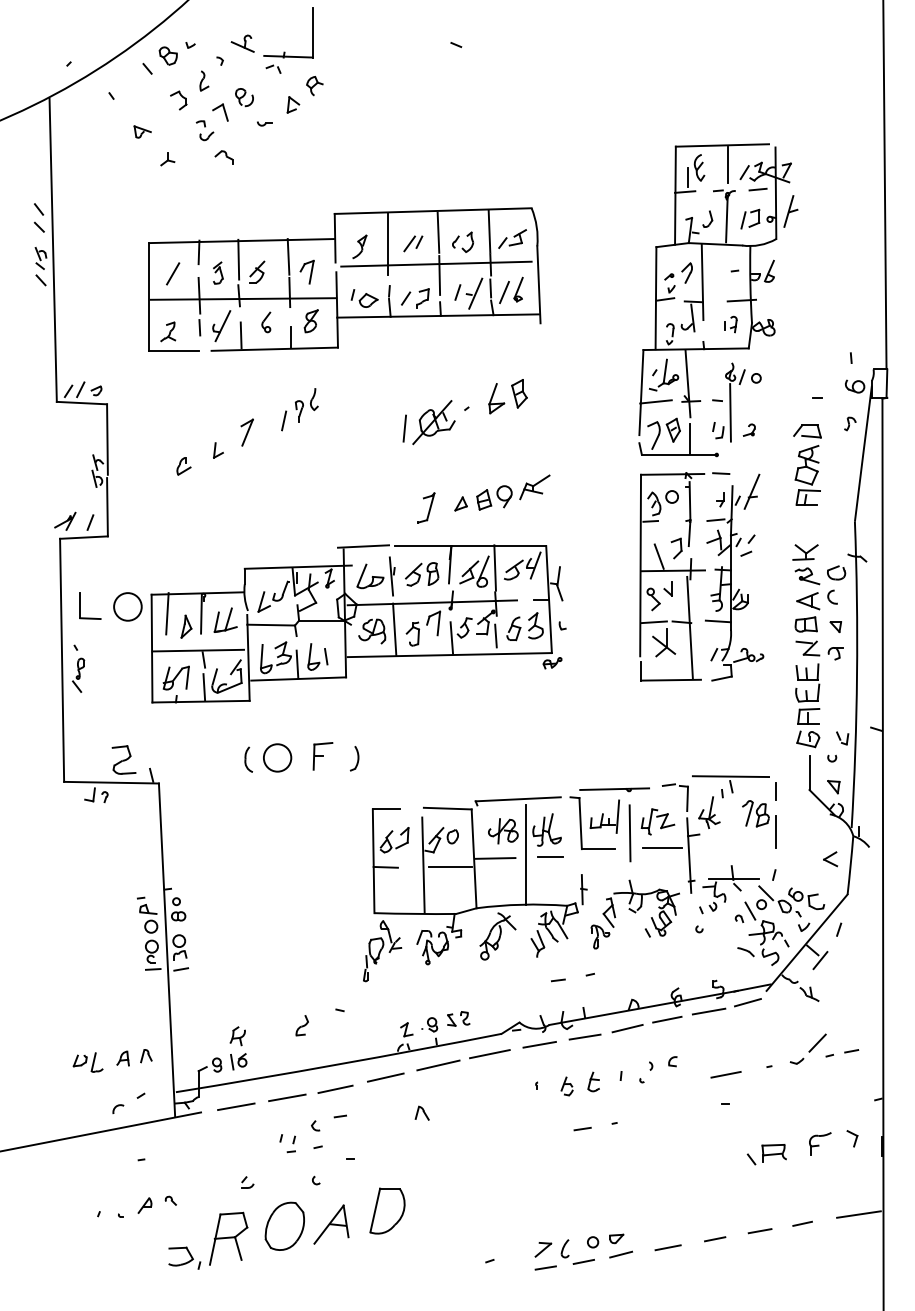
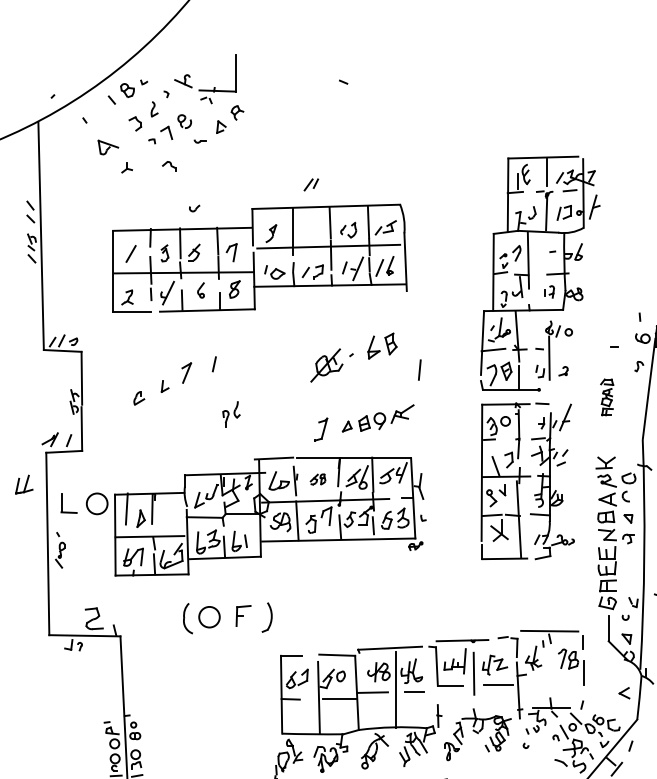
part: (142, 131) -> (108, 147), size x1.6
part: (206, 136) -> (194, 208), moved
part: (413, 243) -> (311, 184), moved
part: (306, 405) -> (231, 414), moved
line: (404, 428) -> (419, 369), moved
part: (807, 464) -> (607, 397), size x0.6
part: (422, 574) -> (318, 479), size x0.6
part: (225, 619) -> (24, 484), moved
part: (354, 758) -> (267, 617), size x1.6
part: (248, 759) -> (187, 618), size x1.6

